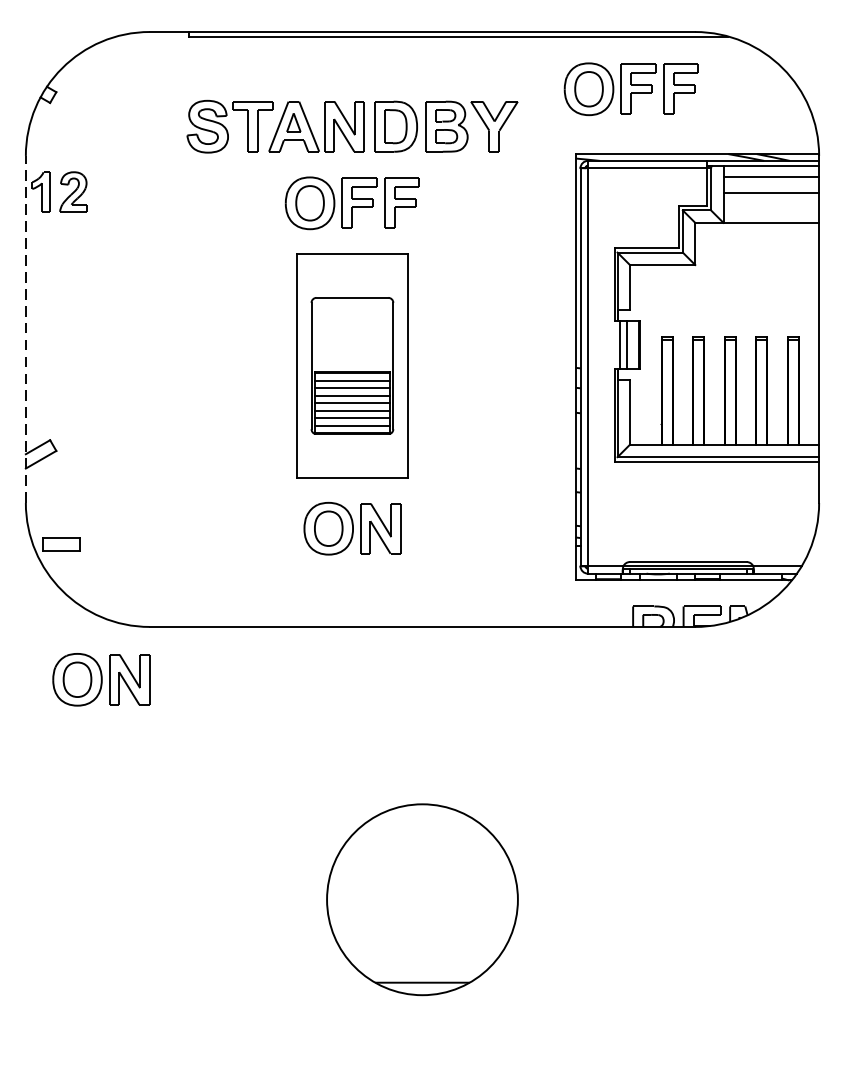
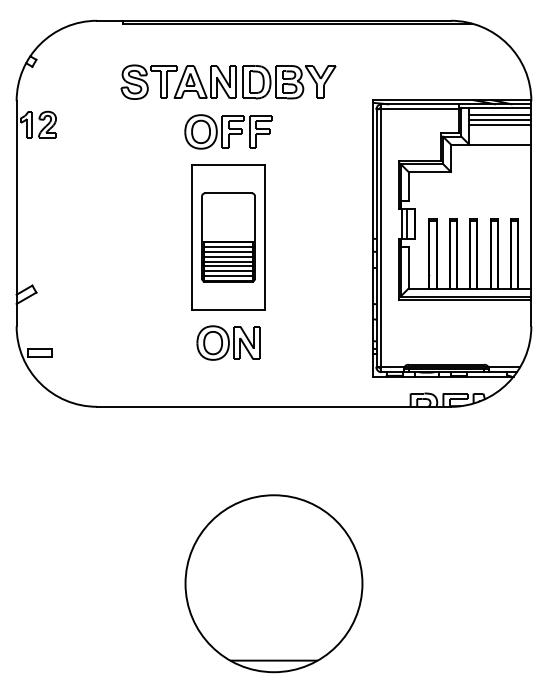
part: (631, 88) -> (409, 57), removed
line: (771, 184) -> (500, 119), added
line: (25, 329) -> (16, 213), dashed -> solid
part: (101, 678) -> (65, 440), removed
part: (421, 899) -> (273, 583), size x1.43

